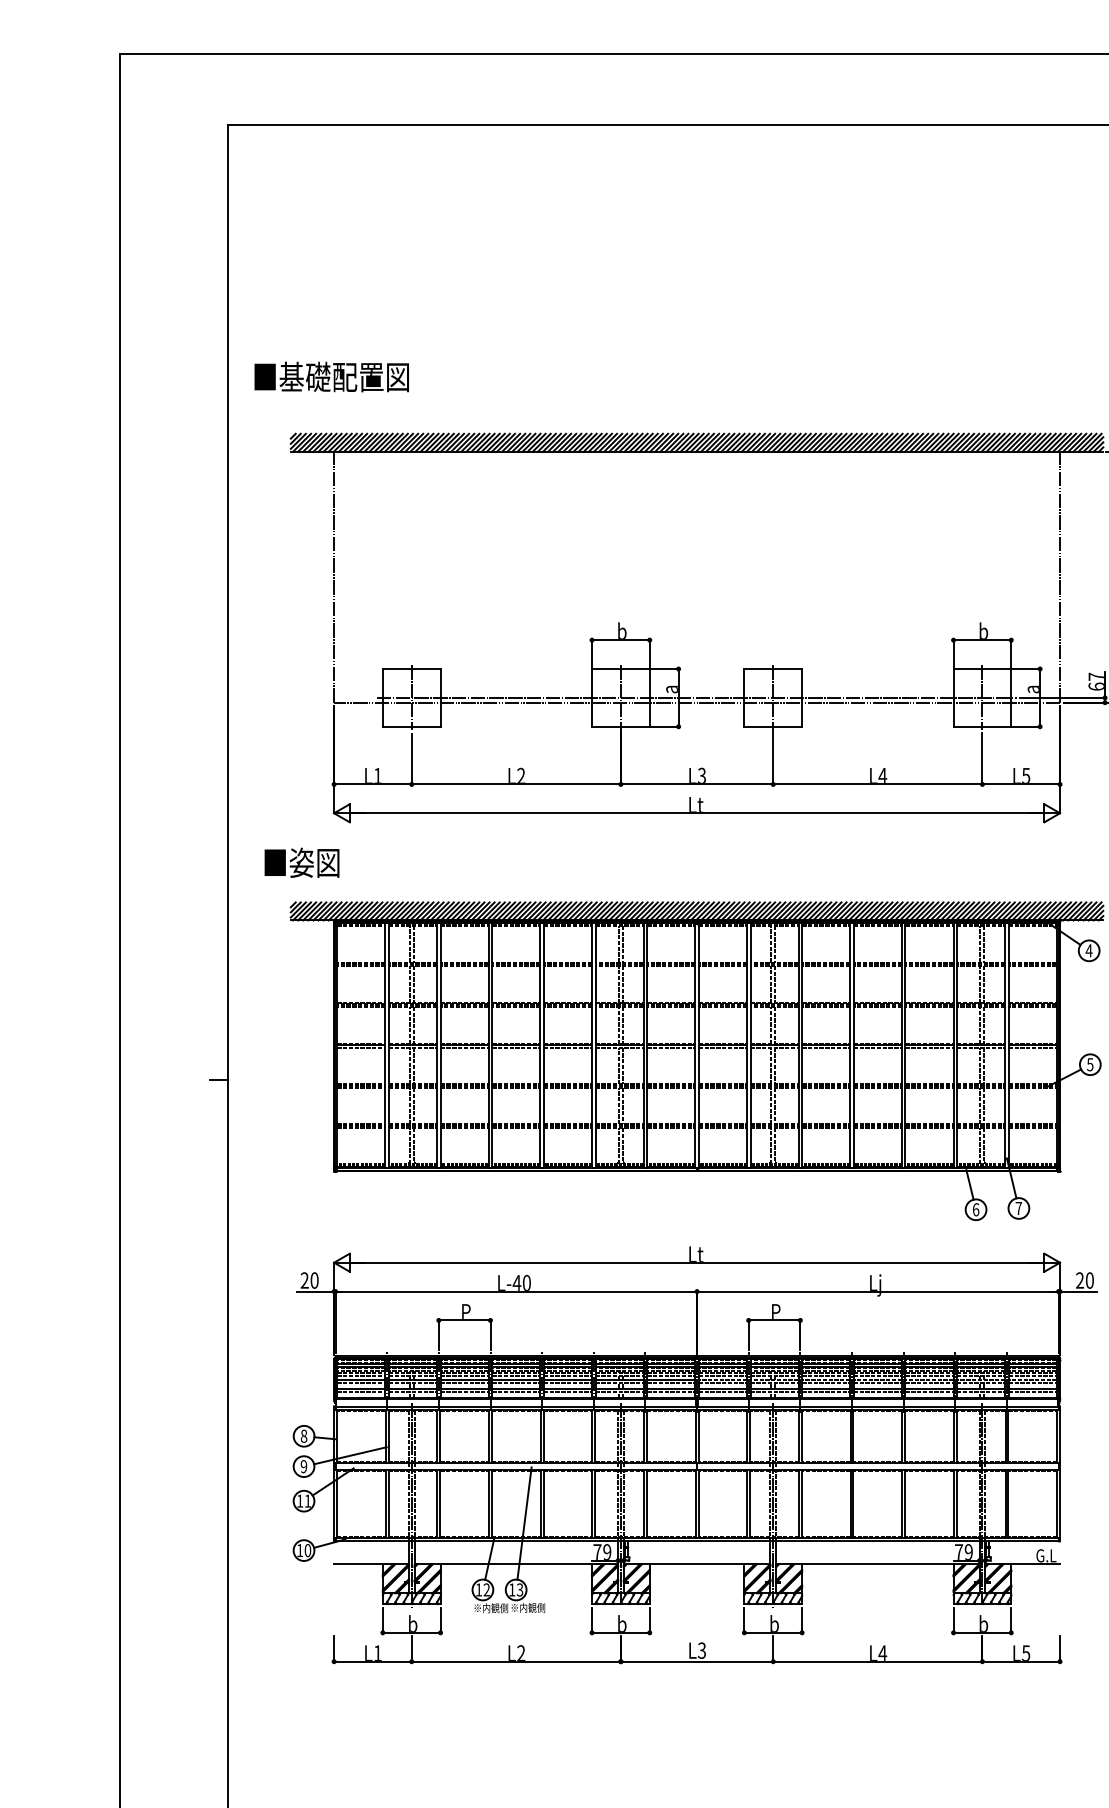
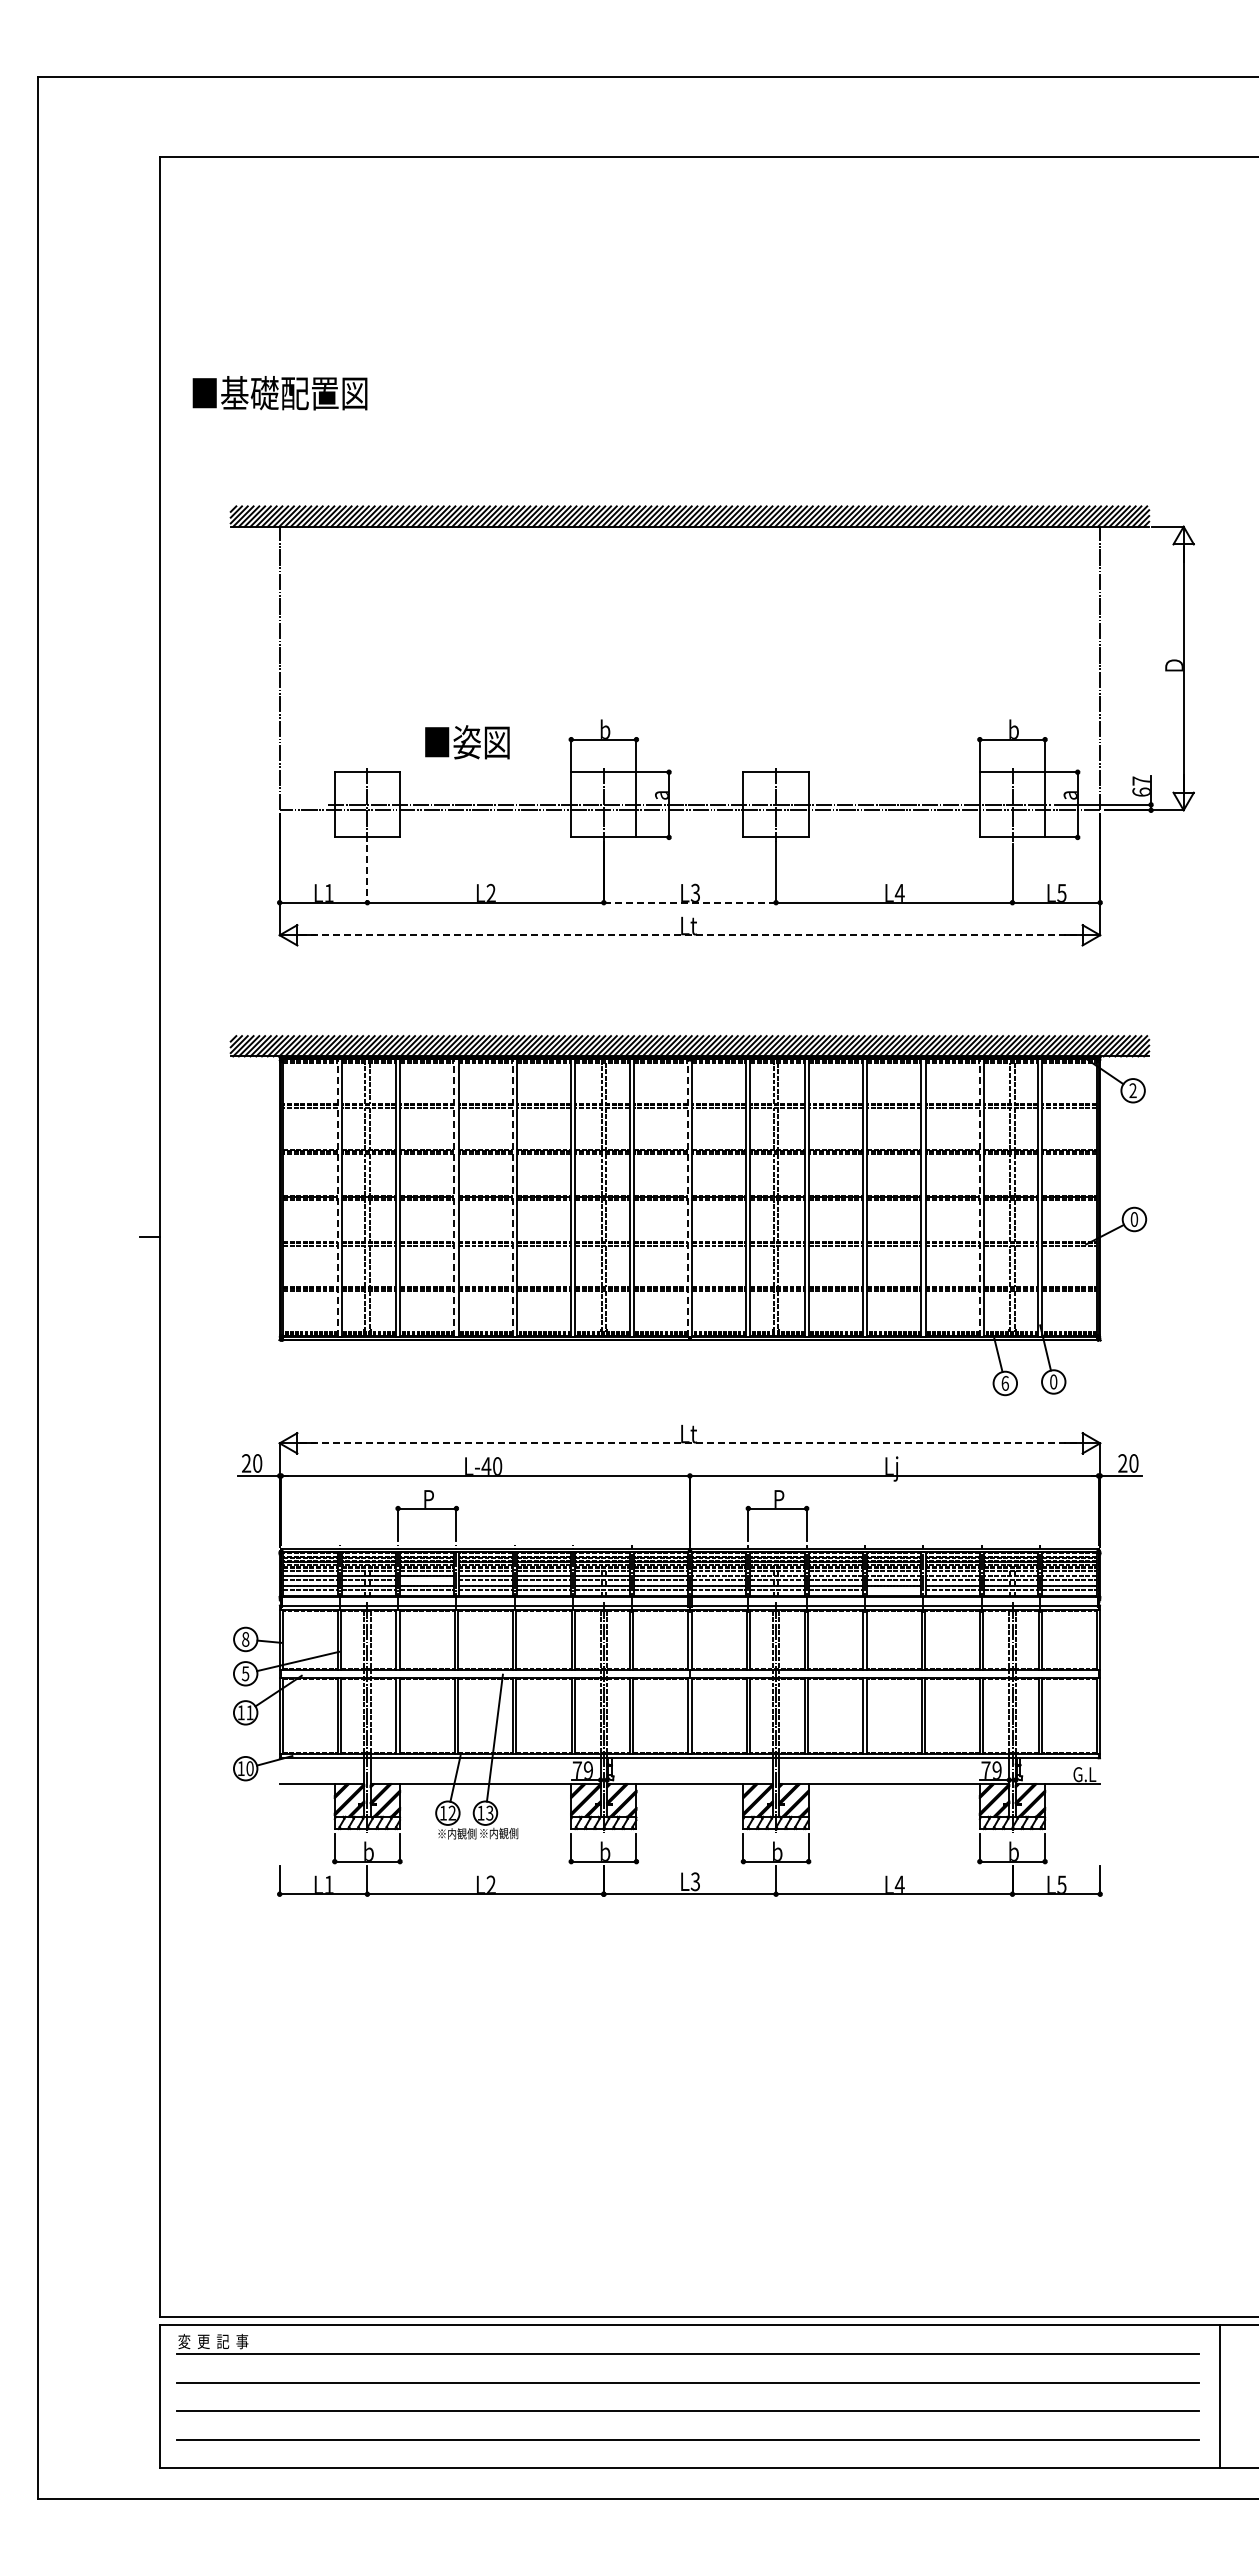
text: (331, 377) -> (279, 393), moved
line: (411, 759) -> (367, 874), solid -> dashed
line: (697, 784) -> (690, 902), solid -> dashed
line: (696, 813) -> (689, 935), solid -> dashed
text: (302, 863) -> (467, 742), moved
text: (1089, 950) -> (1133, 1090), 4 -> 2
line: (385, 1045) -> (337, 1197), solid -> dashed
line: (488, 1045) -> (454, 1197), solid -> dashed
line: (540, 1045) -> (512, 1197), solid -> dashed
line: (694, 1045) -> (687, 1197), solid -> dashed
line: (953, 1045) -> (979, 1197), solid -> dashed
text: (1090, 1064) -> (1134, 1219), 5 -> 0
text: (1018, 1208) -> (1053, 1381), 7 -> 0
line: (696, 1262) -> (689, 1443), solid -> dashed
line: (464, 1383) -> (427, 1579), removed
line: (878, 1392) -> (894, 1589), removed
text: (303, 1466) -> (245, 1673), 9 -> 5

